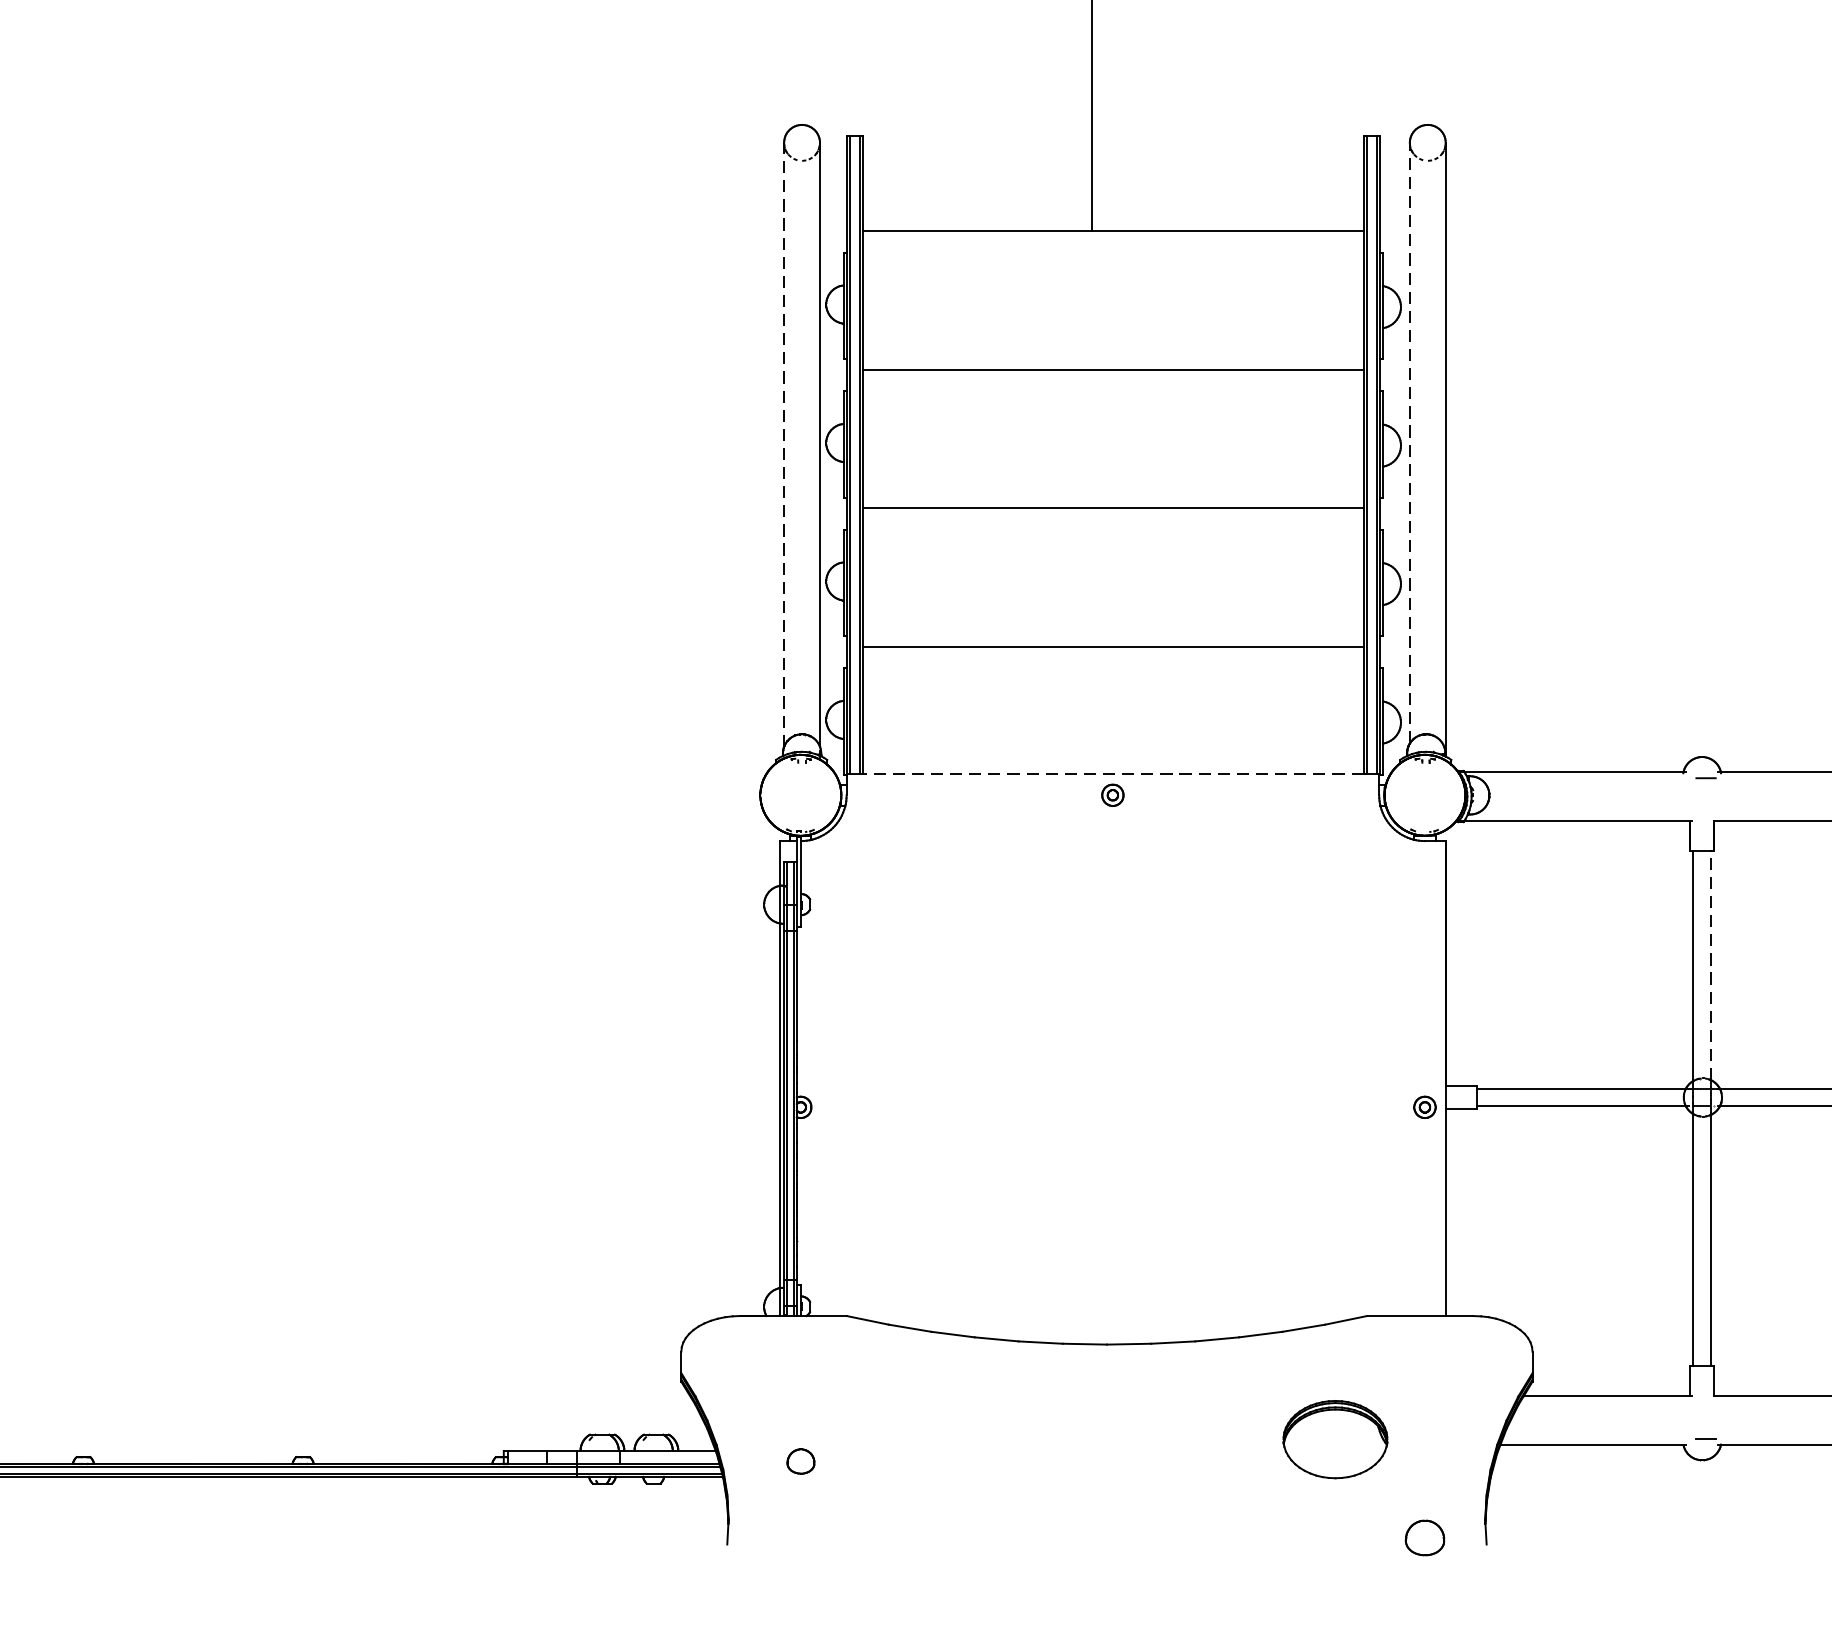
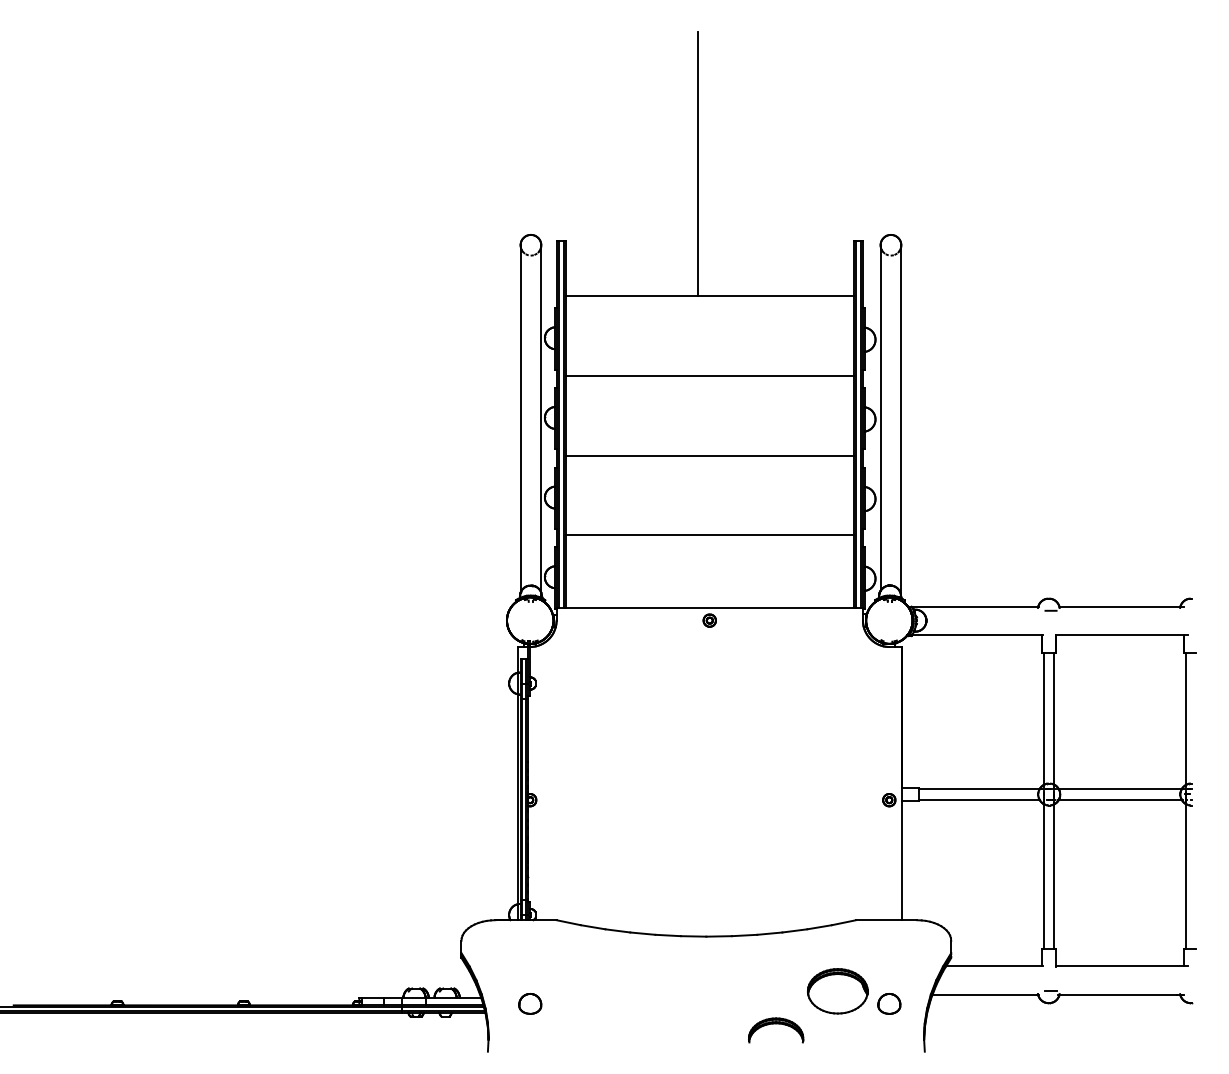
line: (783, 443) -> (520, 418), dashed -> solid
line: (1409, 443) -> (880, 418), dashed -> solid
line: (1112, 774) -> (709, 608), dashed -> solid
line: (1710, 965) -> (1053, 718), dashed -> solid
part: (801, 1460) -> (530, 1003), size x1.43
part: (1228, 1507) -> (776, 1030), added
part: (1425, 1537) -> (889, 1003), moved

